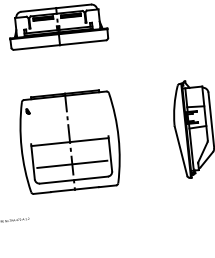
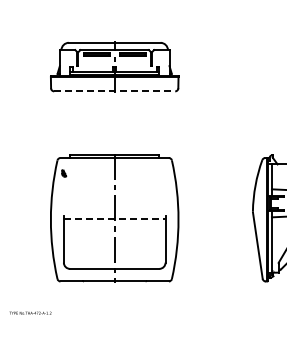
line: (59, 45) -> (114, 91), solid -> dashed
line: (70, 141) -> (115, 218), solid -> dashed
line: (72, 164) -> (114, 248), removed

